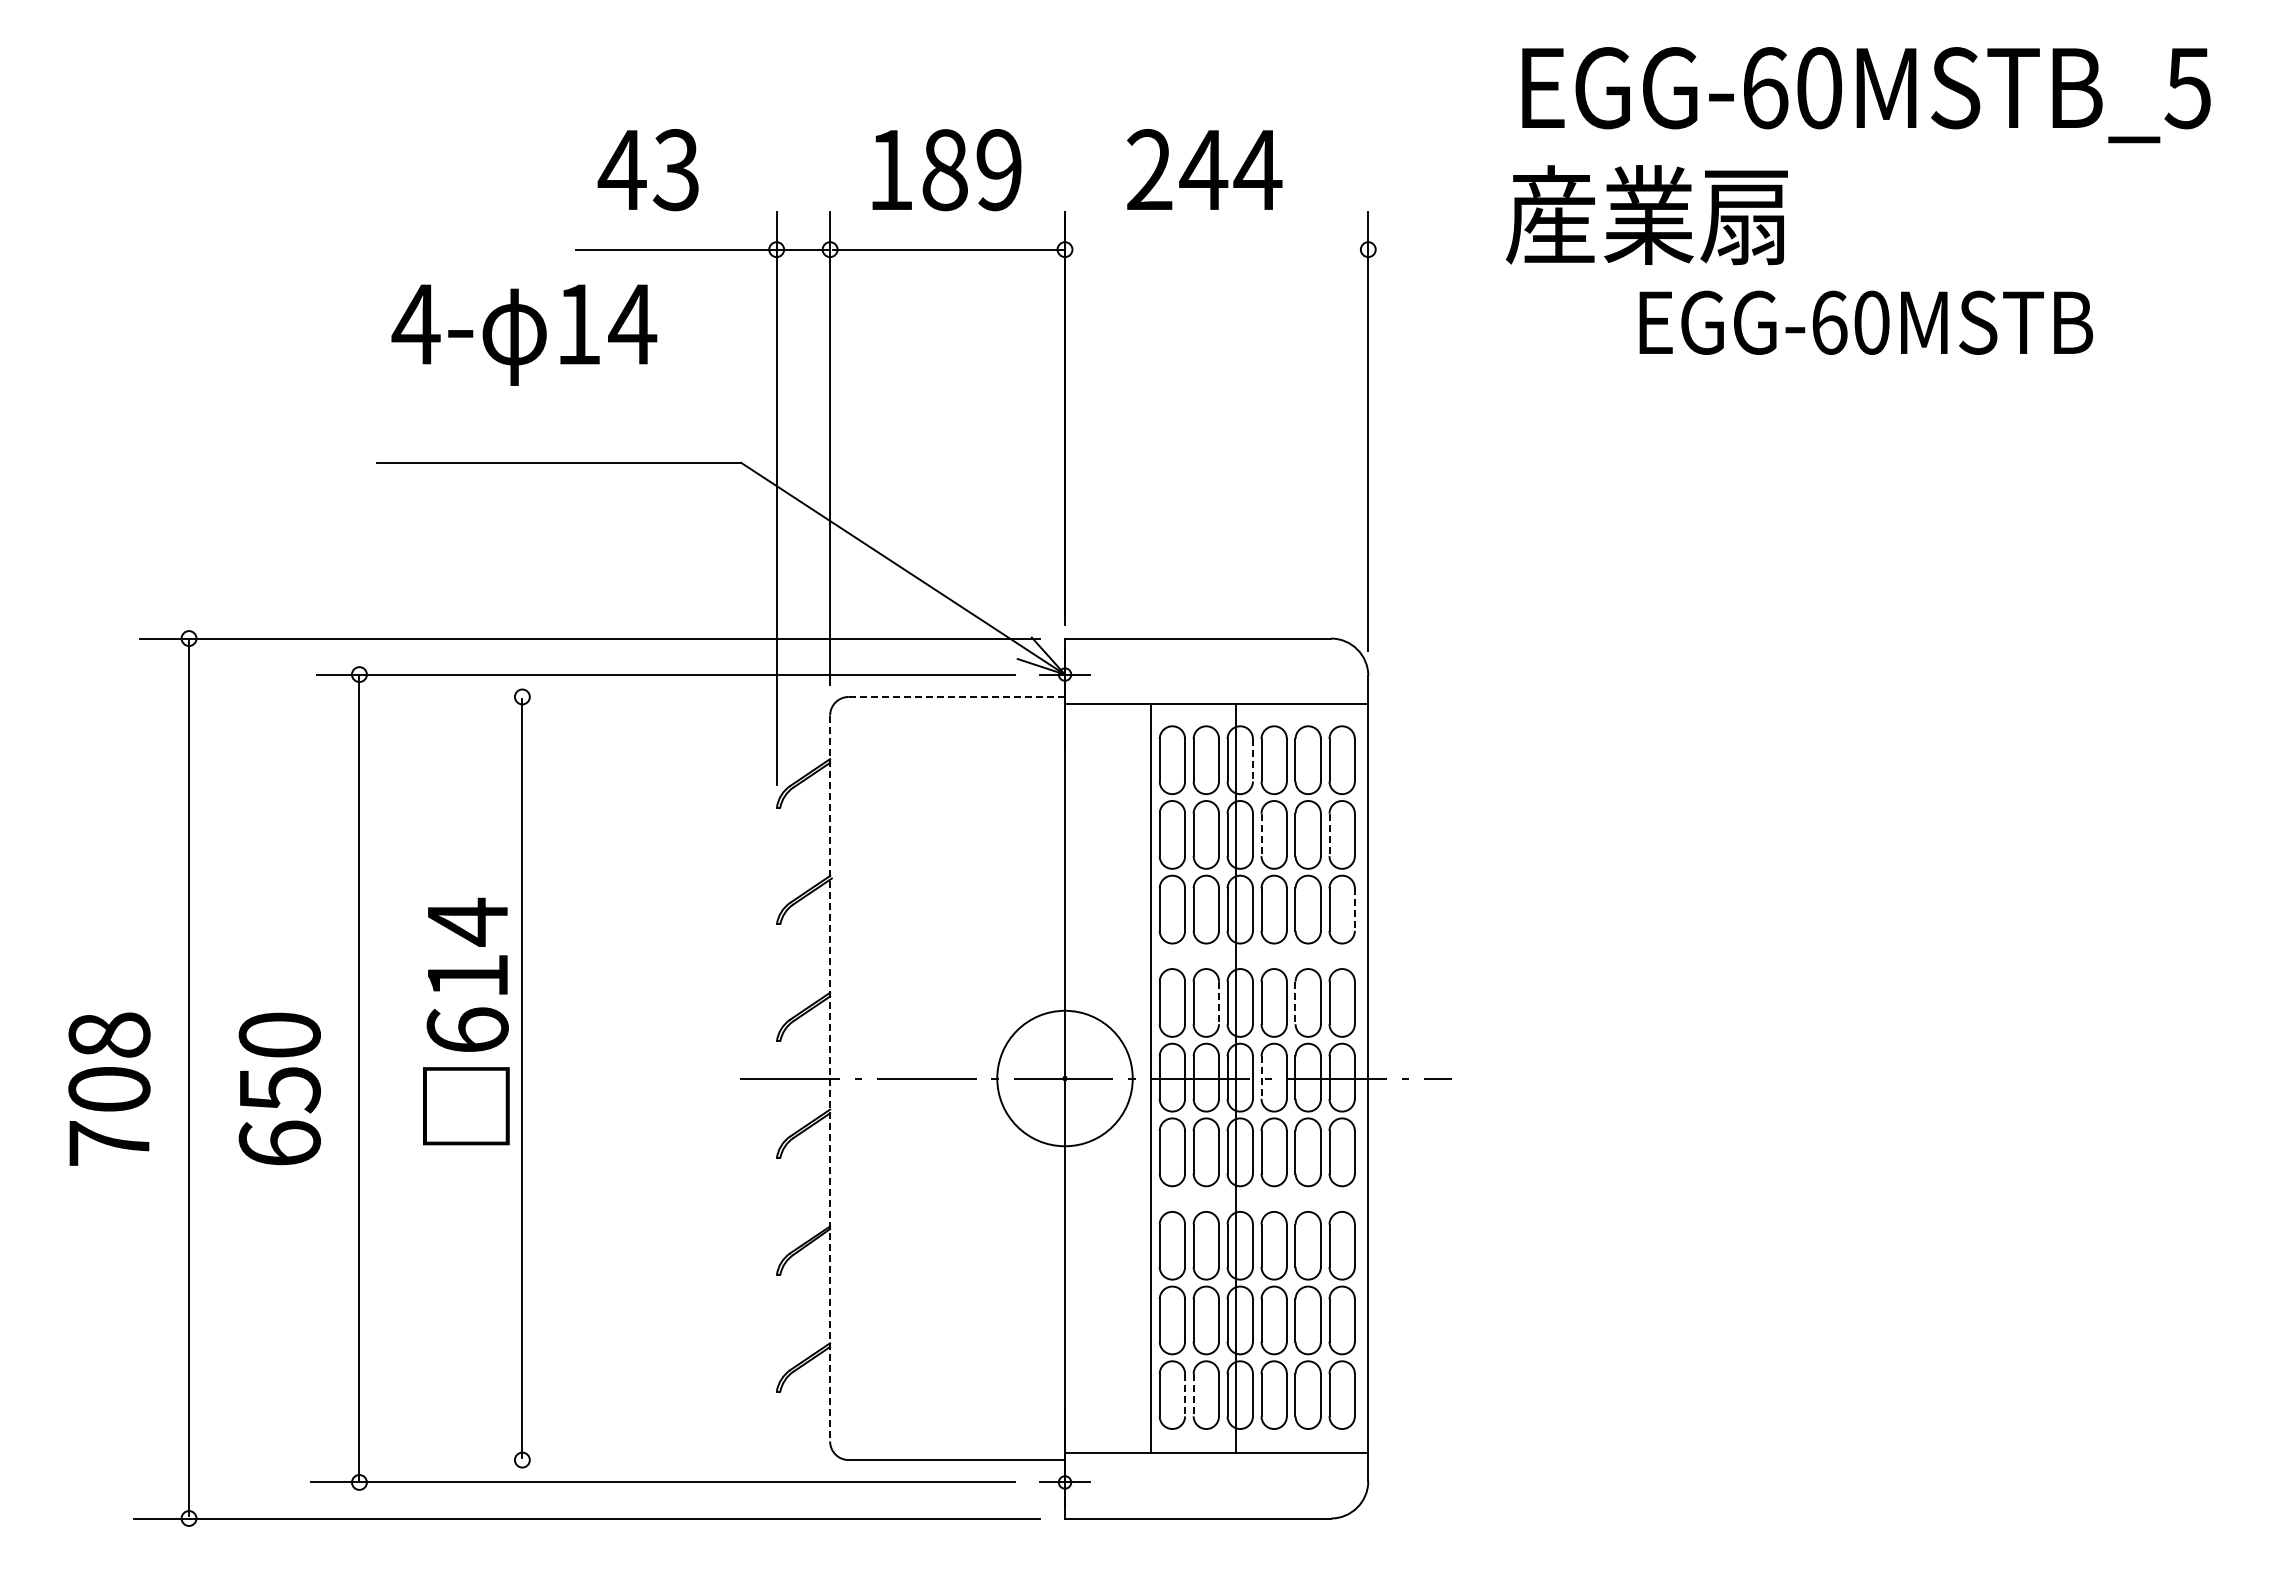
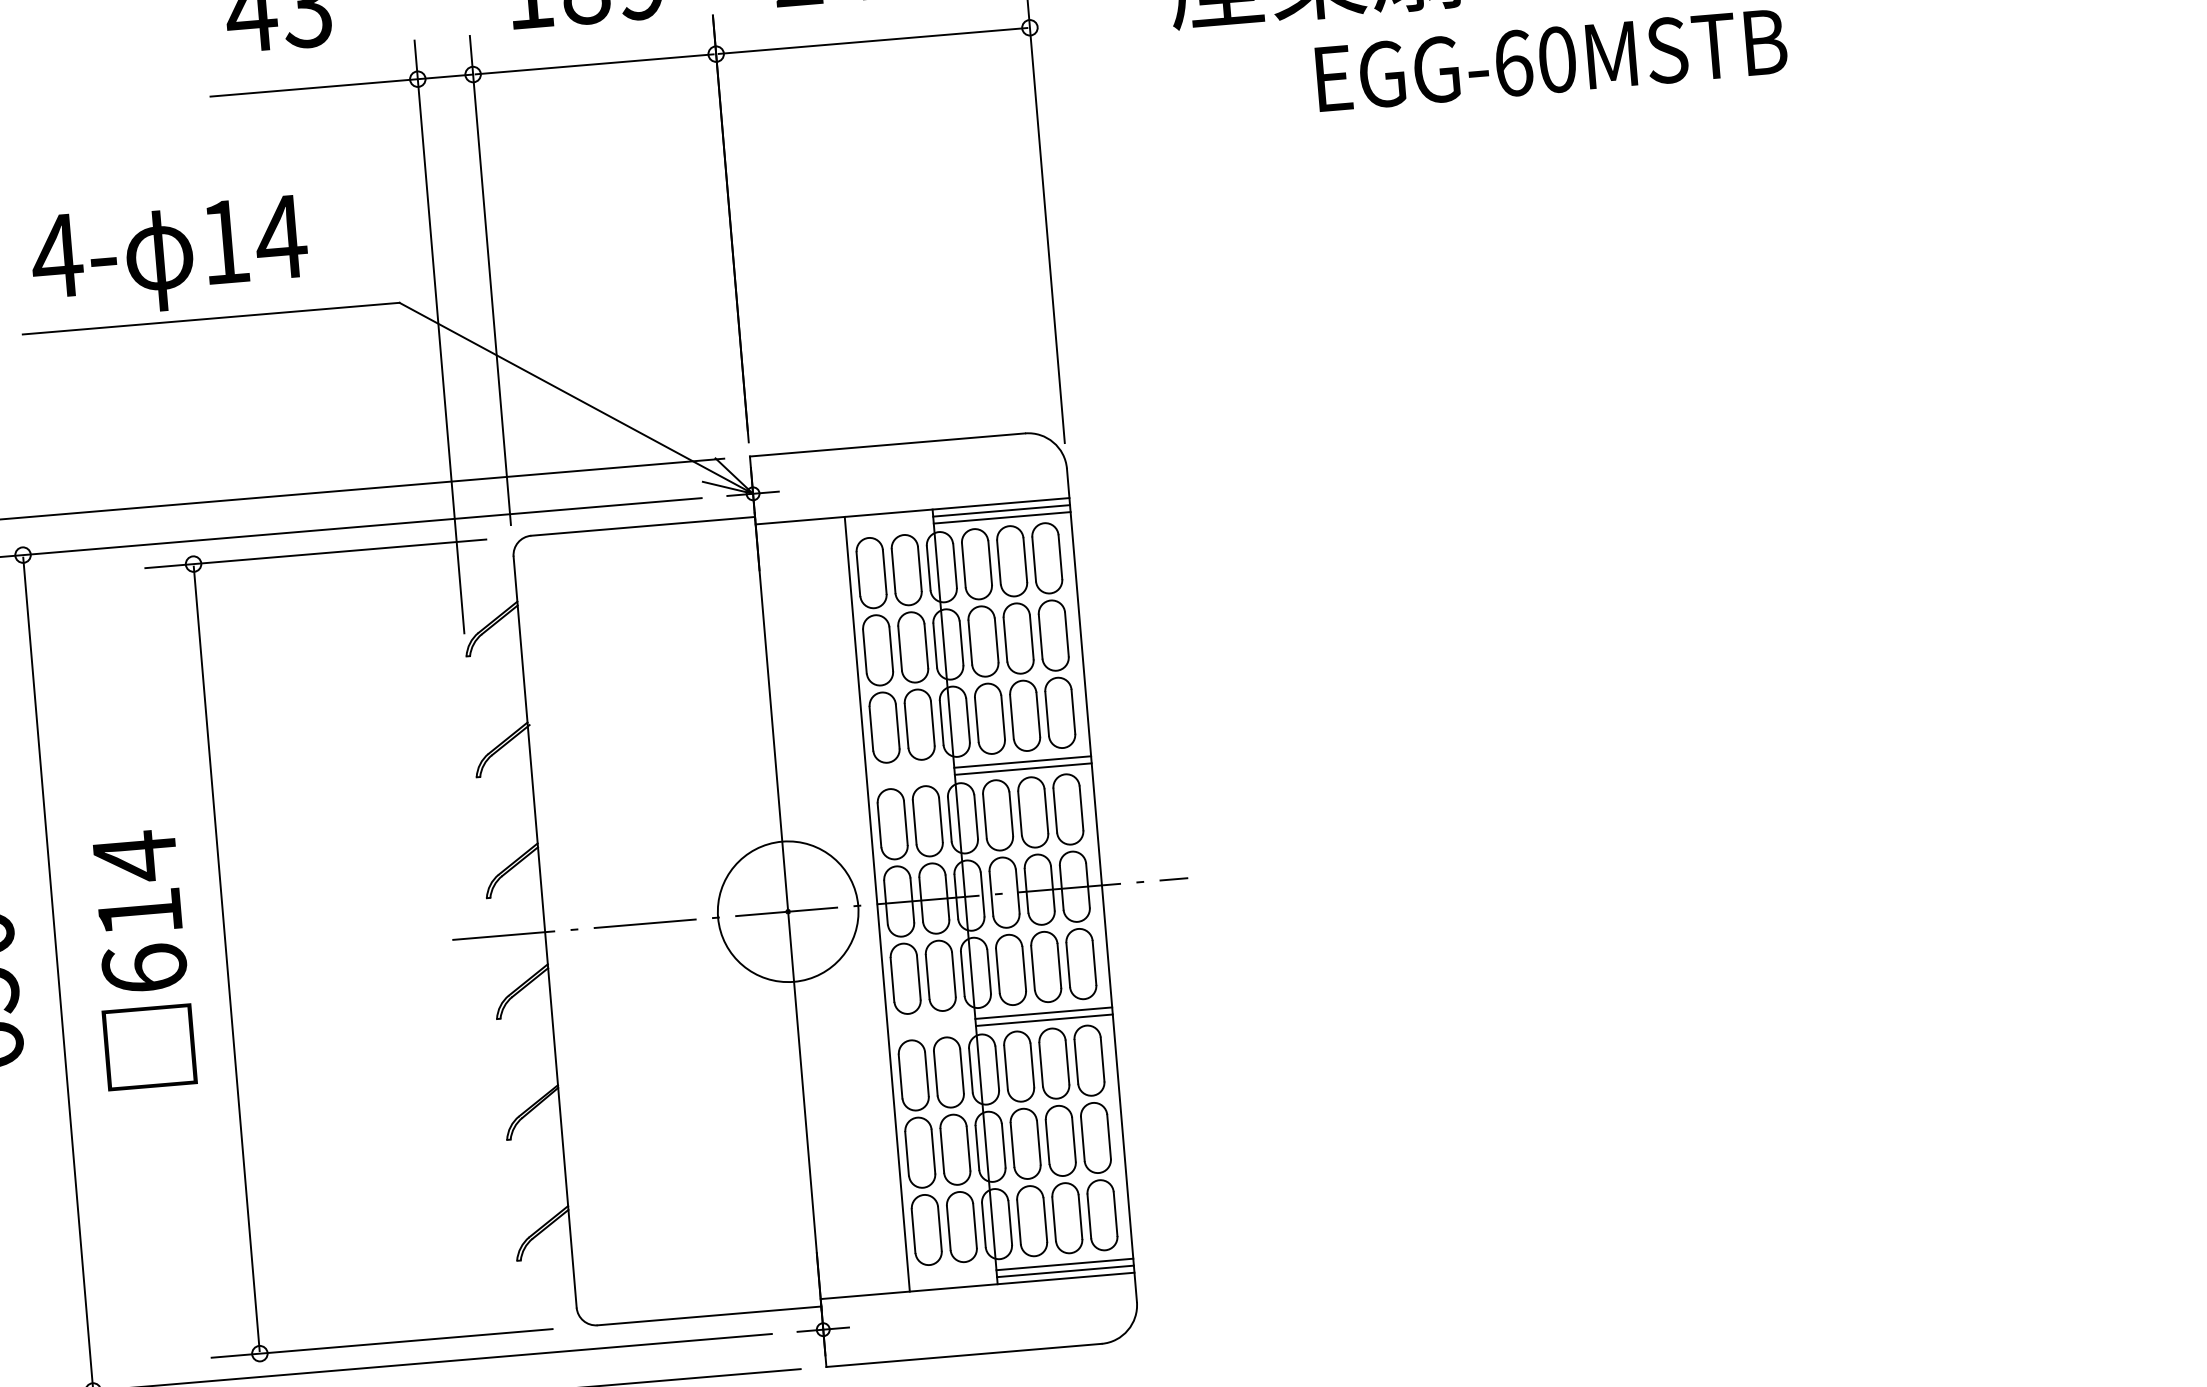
line: (1216, 249) -> (872, 40), added
text: (524, 334) -> (170, 257), moved
line: (640, 696) -> (315, 553), added
line: (957, 696) -> (643, 525), dashed -> solid
line: (1302, 711) -> (1002, 511), added
line: (1302, 717) -> (1002, 517), added
line: (1253, 760) -> (955, 566), dashed -> solid
line: (1261, 835) -> (970, 643), dashed -> solid
line: (1329, 835) -> (1040, 637), dashed -> solid
line: (1354, 910) -> (1073, 712), dashed -> solid
line: (1302, 953) -> (1023, 761), added
line: (1302, 960) -> (1023, 768), added
line: (1219, 1003) -> (941, 820), dashed -> solid
line: (1295, 1003) -> (1020, 814), dashed -> solid
text: (466, 1021) -> (142, 959), moved
line: (830, 1078) -> (545, 932), dashed -> solid
line: (1261, 1078) -> (991, 894), dashed -> solid
line: (1302, 1196) -> (1044, 1013), added
line: (1302, 1203) -> (1044, 1020), added
line: (1185, 1395) -> (940, 1229), dashed -> solid
line: (1193, 1395) -> (948, 1228), dashed -> solid
line: (1302, 1439) -> (1065, 1264), added
line: (1302, 1446) -> (1065, 1271), added
line: (640, 1460) -> (382, 1343), added

